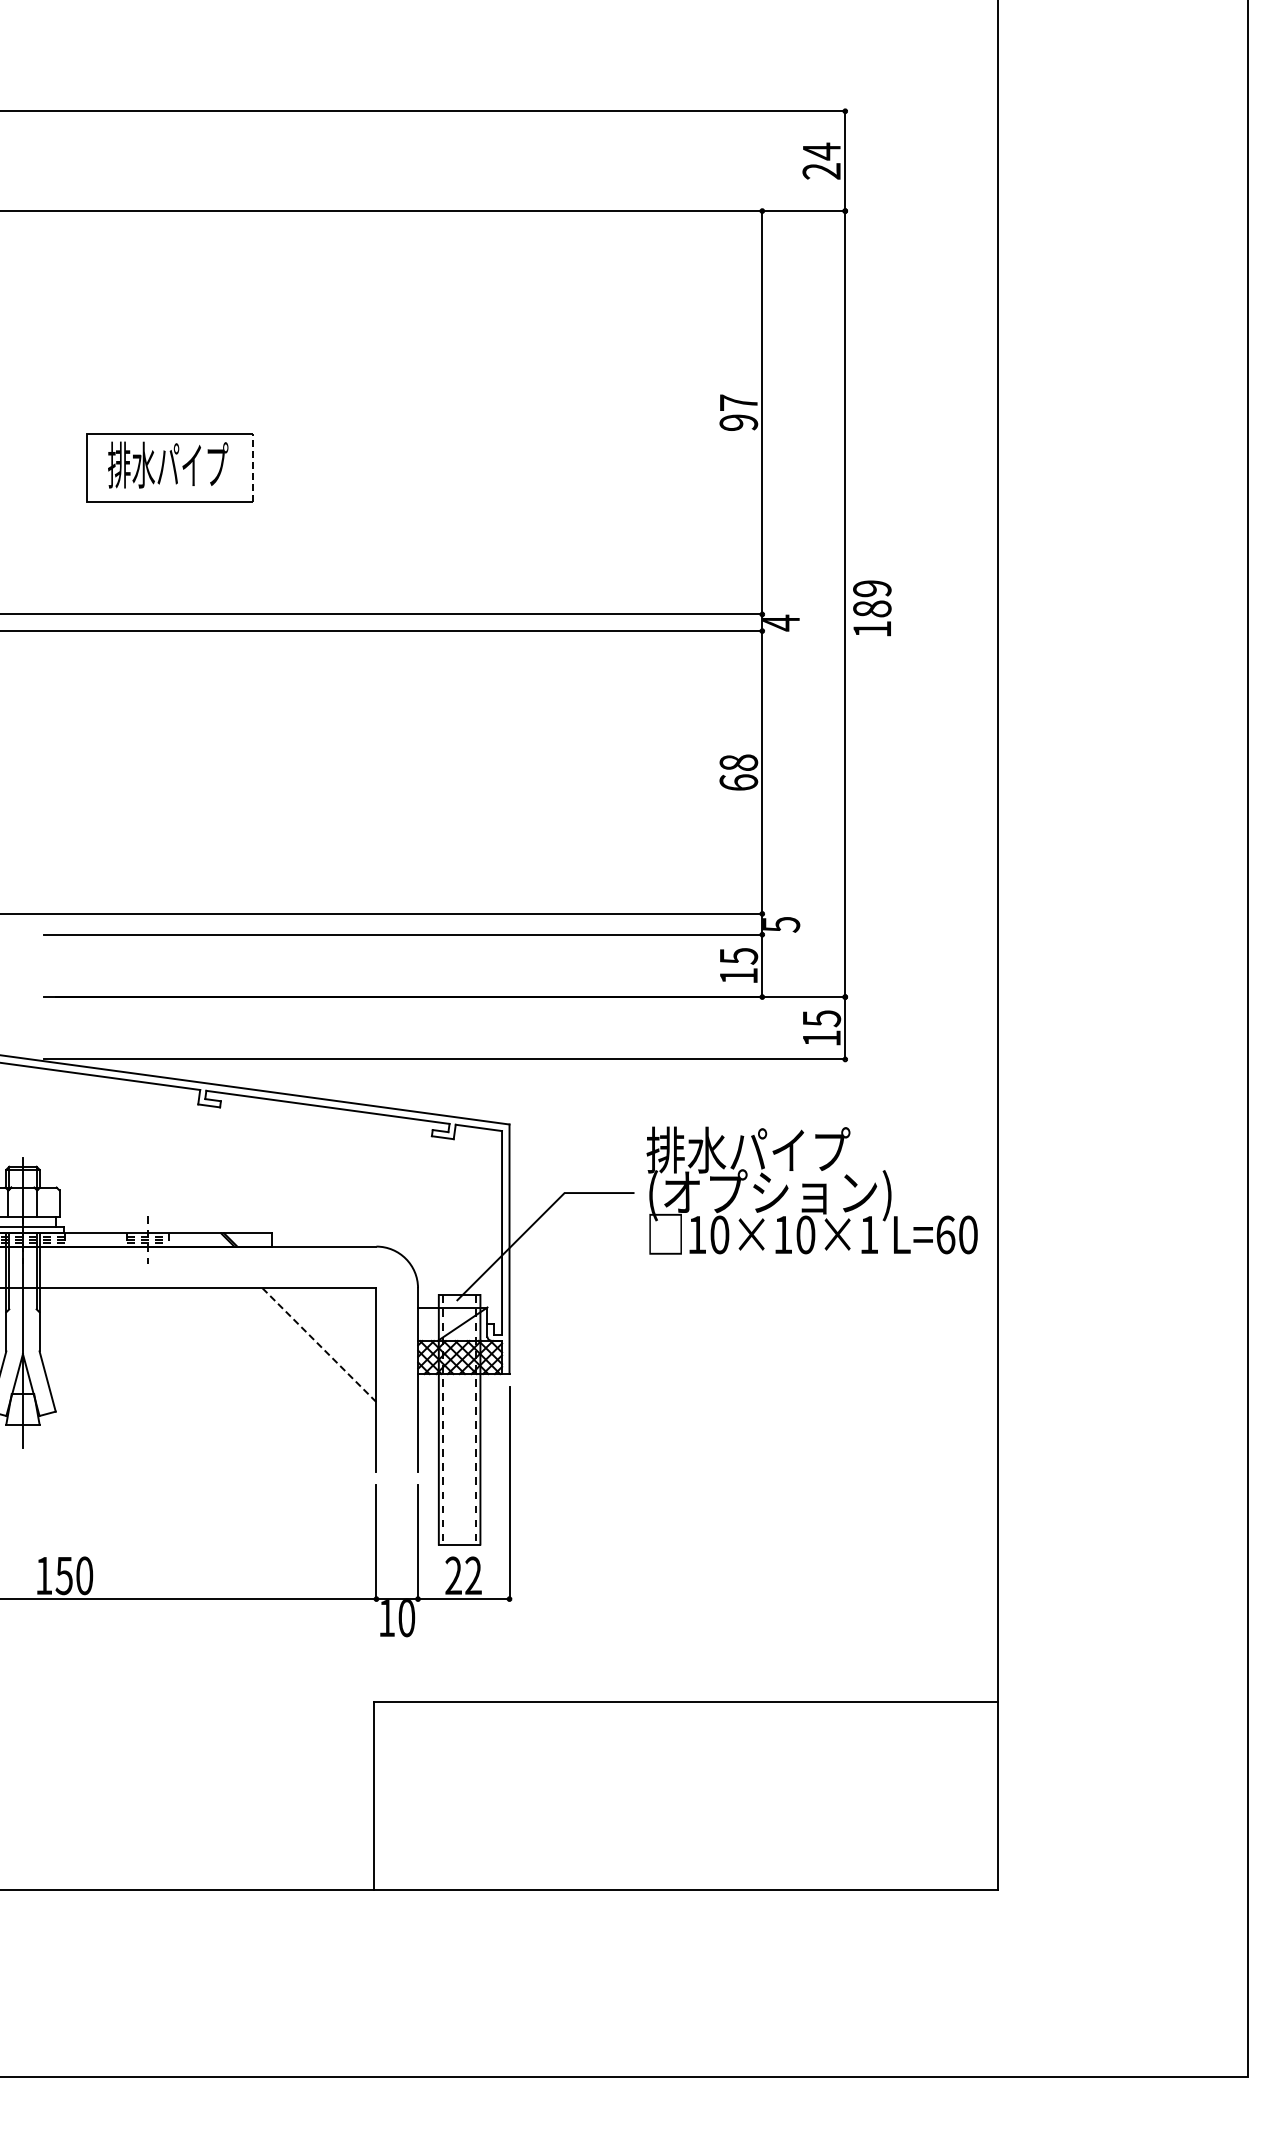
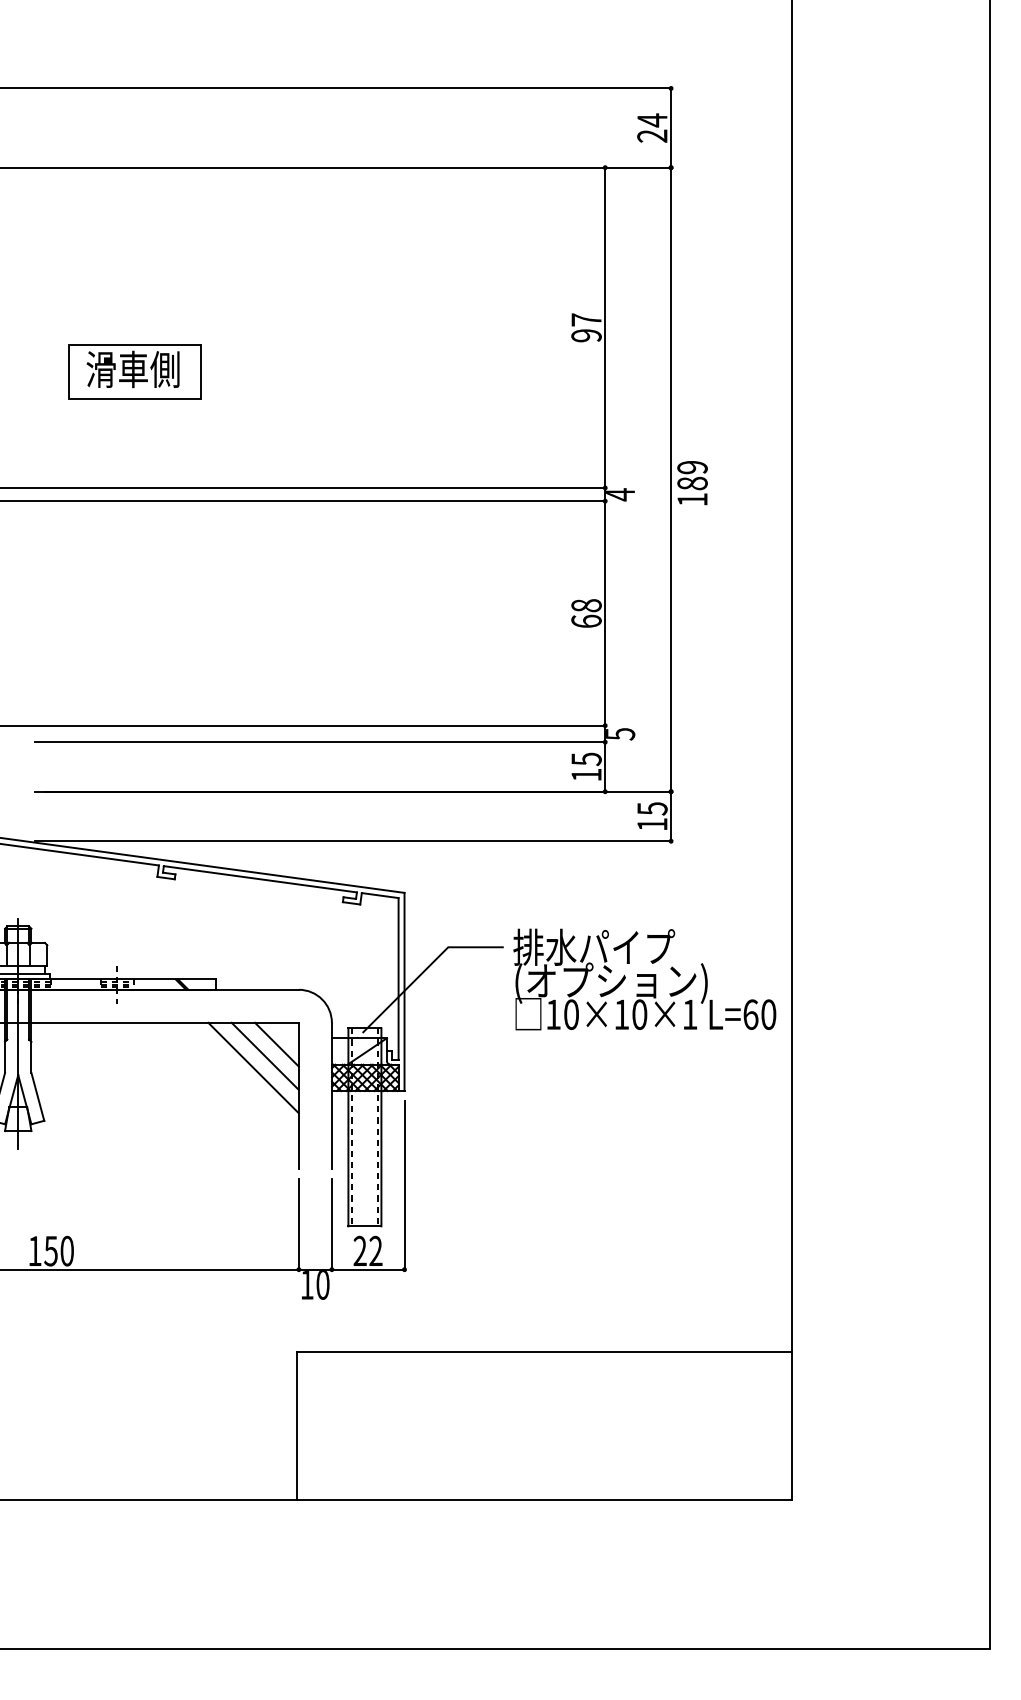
text: (168, 464) -> (133, 368), 排水パイプ -> 滑車側
line: (253, 467) -> (201, 371), dashed -> solid
text: (811, 1190) -> (644, 979), moved
line: (348, 1315) -> (276, 1044), added
line: (333, 1330) -> (264, 1056), added
line: (319, 1345) -> (253, 1068), dashed -> solid

